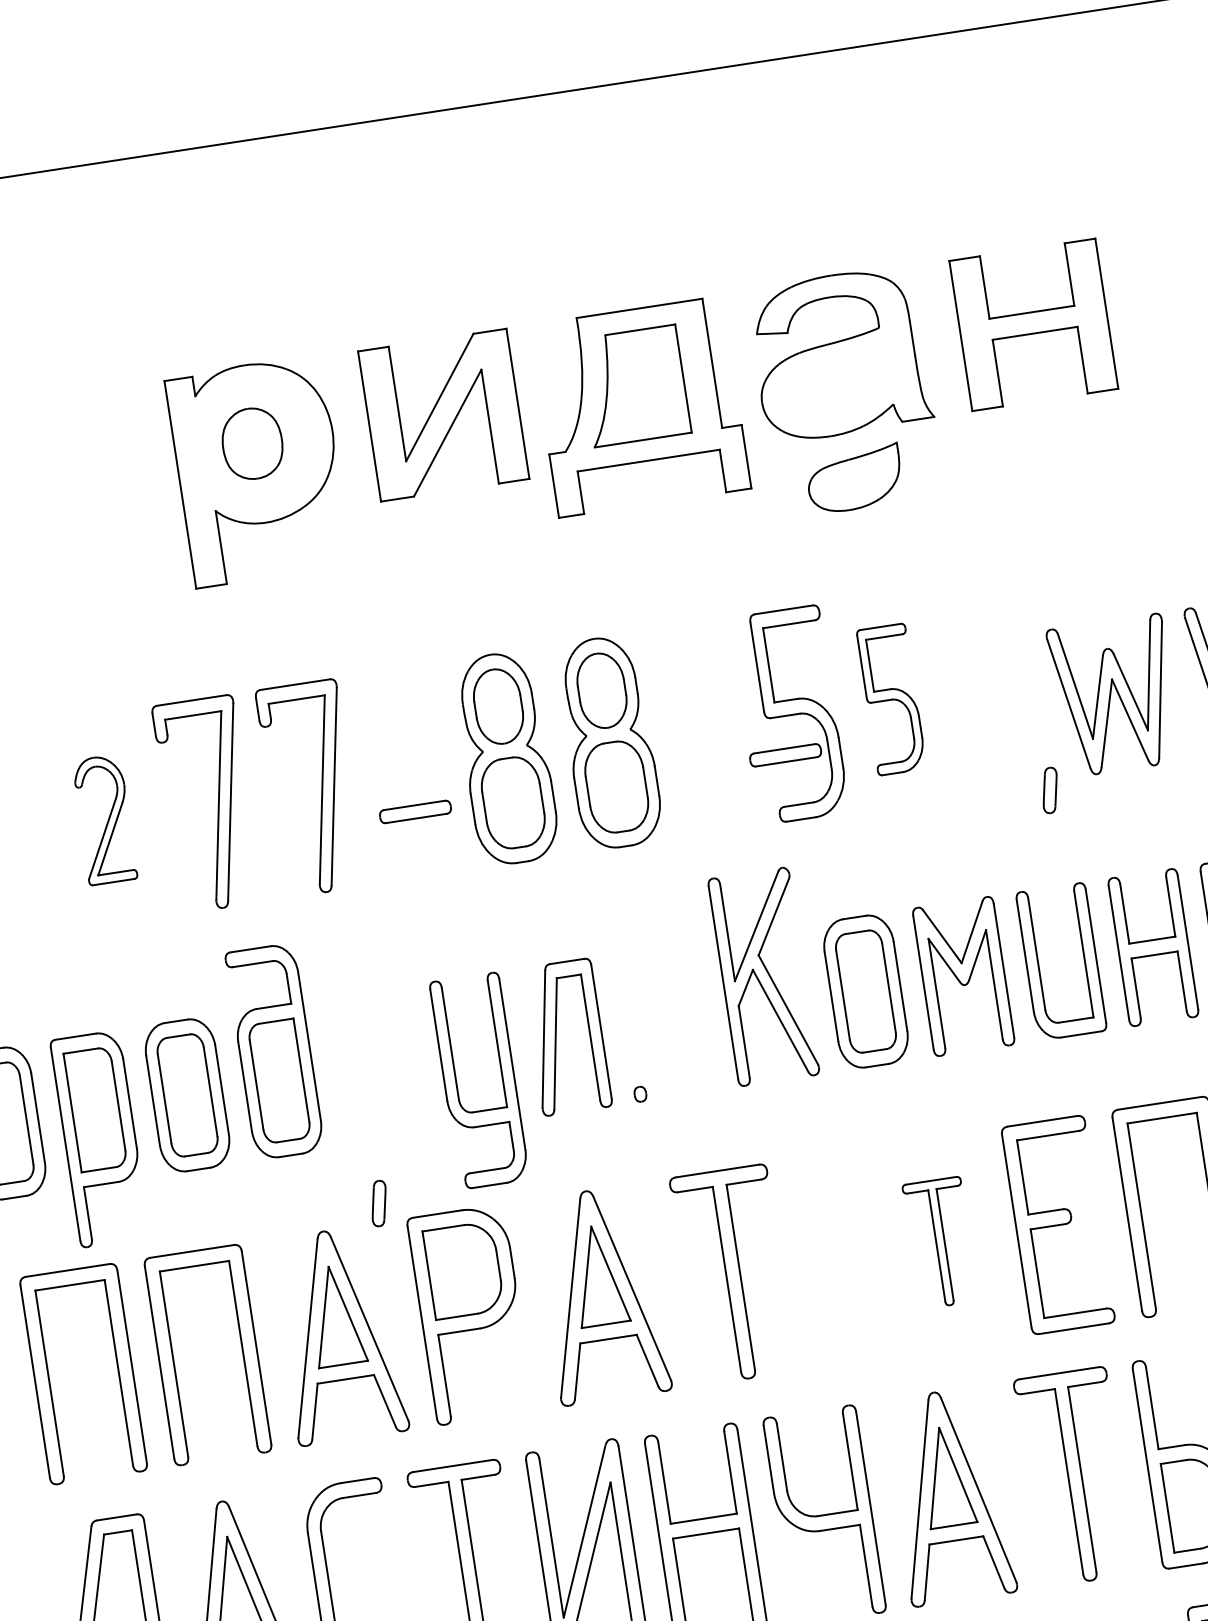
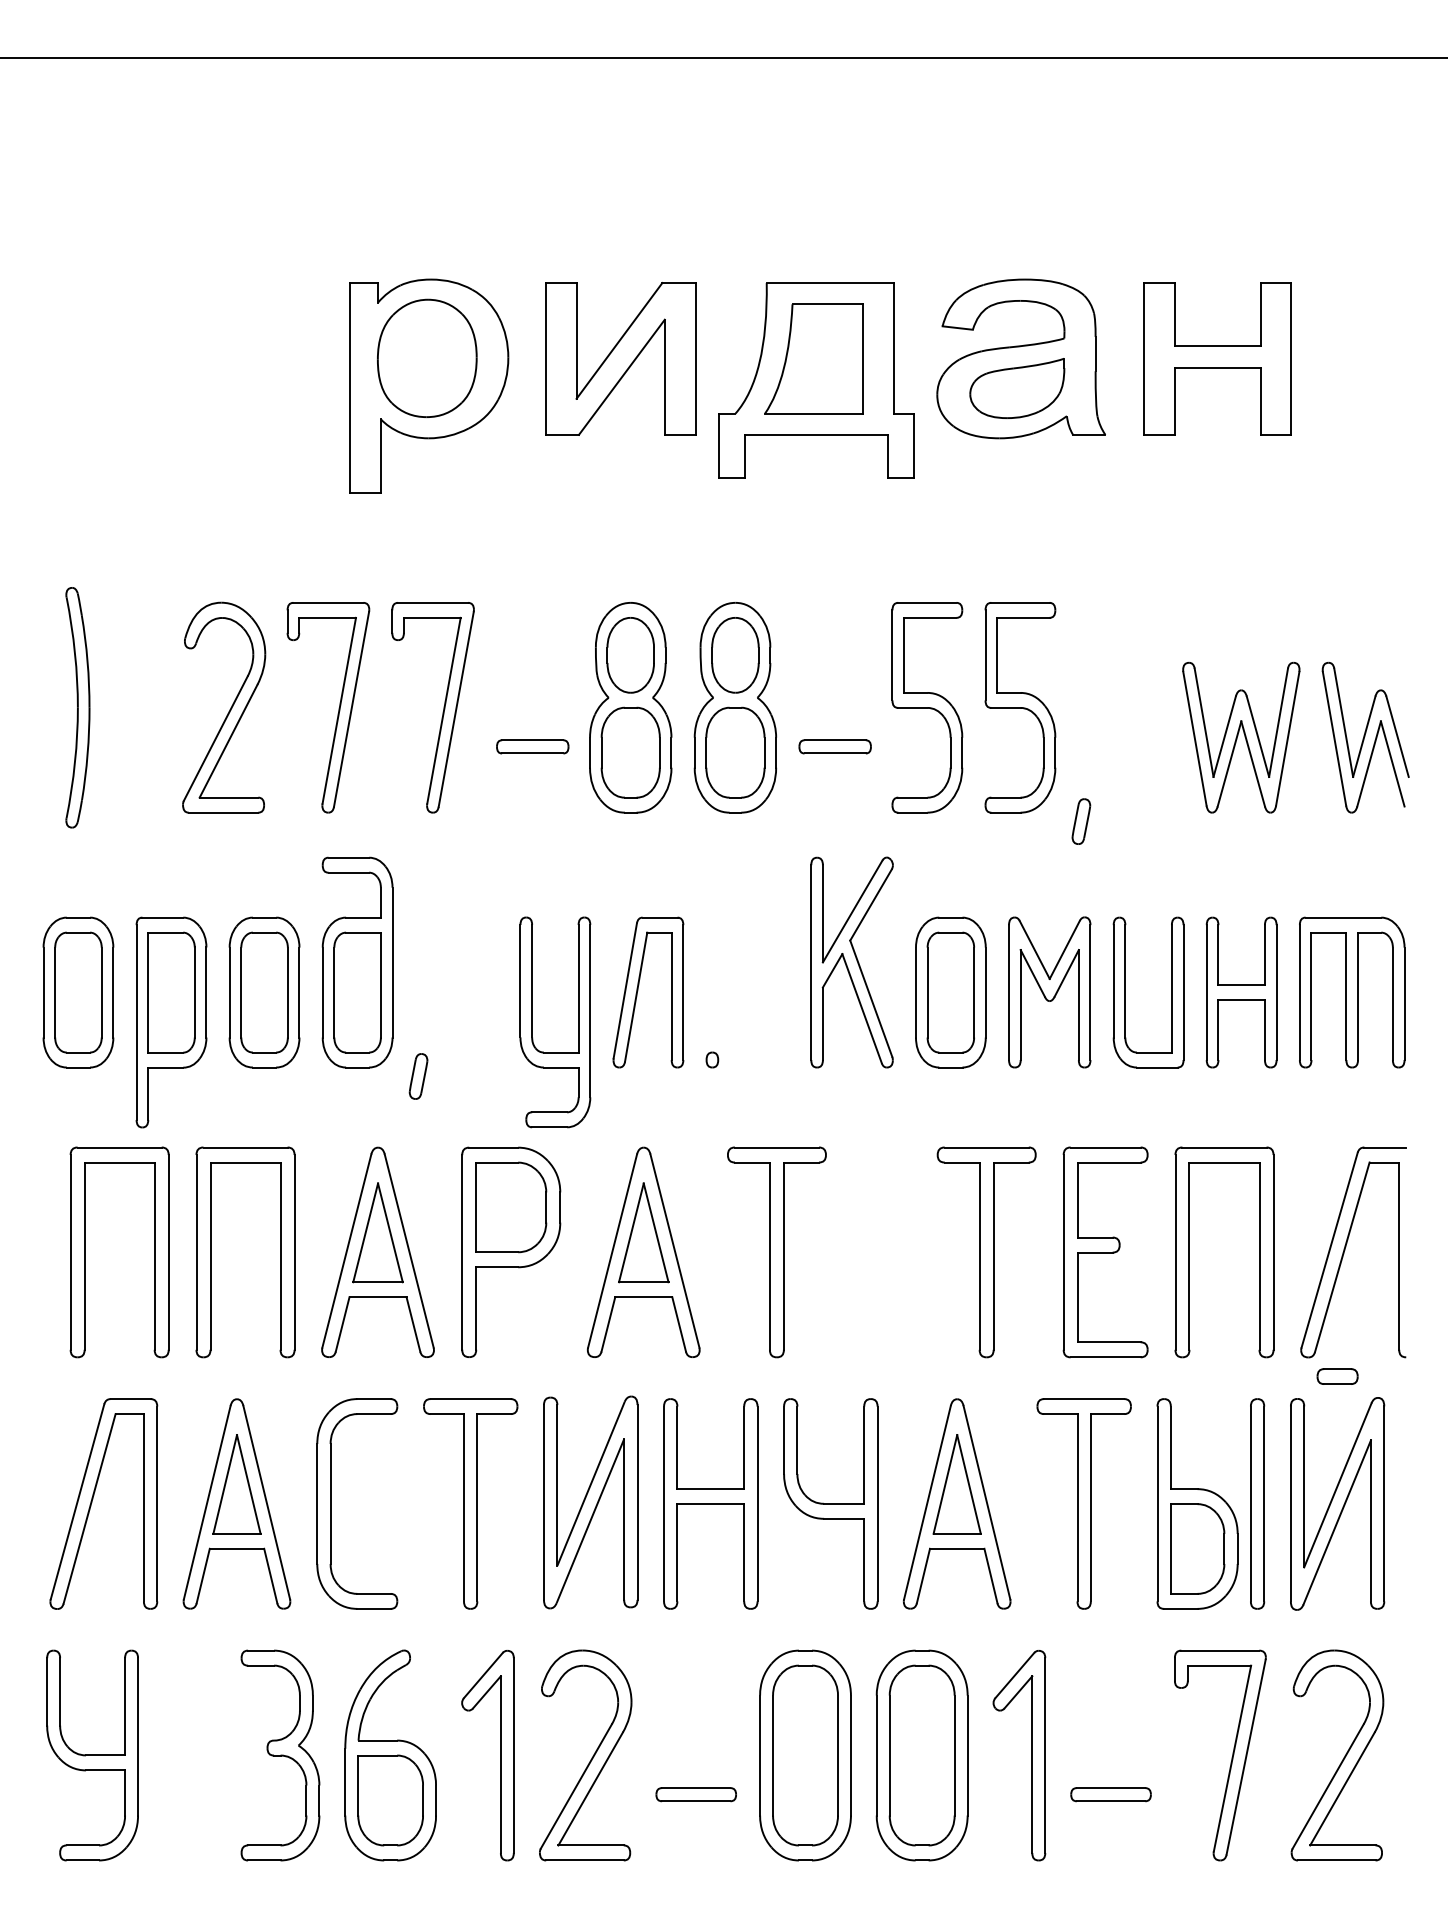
part: (252, 442) -> (427, 357), size x1.67
part: (854, 479) -> (1017, 388), moved
part: (891, 699) -> (1020, 707), size x1.43
part: (784, 755) -> (834, 746), moved
part: (1050, 790) -> (1081, 821), moved
part: (104, 819) -> (224, 707), size x1.67
part: (379, 1203) -> (418, 1076), moved
part: (940, 1243) -> (986, 1252), size x1.67

